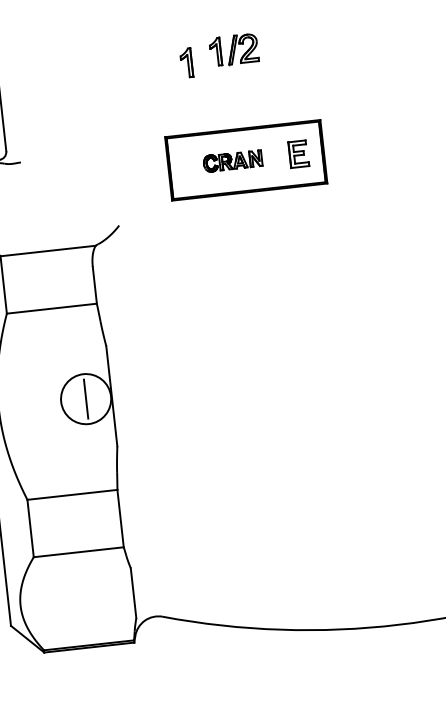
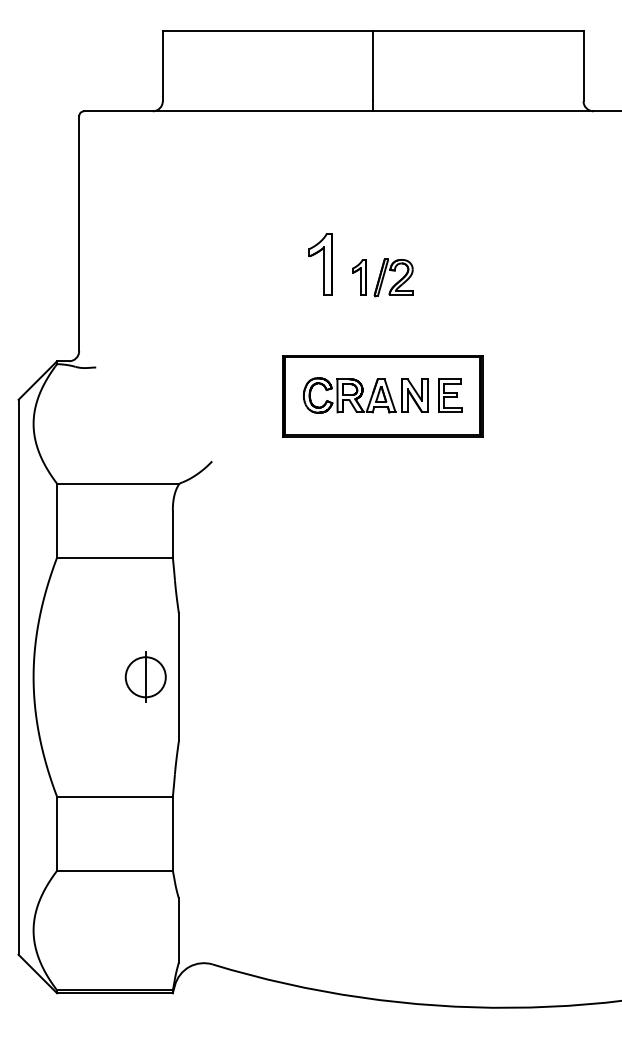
part: (233, 49) -> (382, 277), moved
part: (186, 63) -> (320, 264), size x1.67
part: (232, 161) -> (365, 395), size x1.67
circle: (85, 399) -> (145, 677), size x0.62

